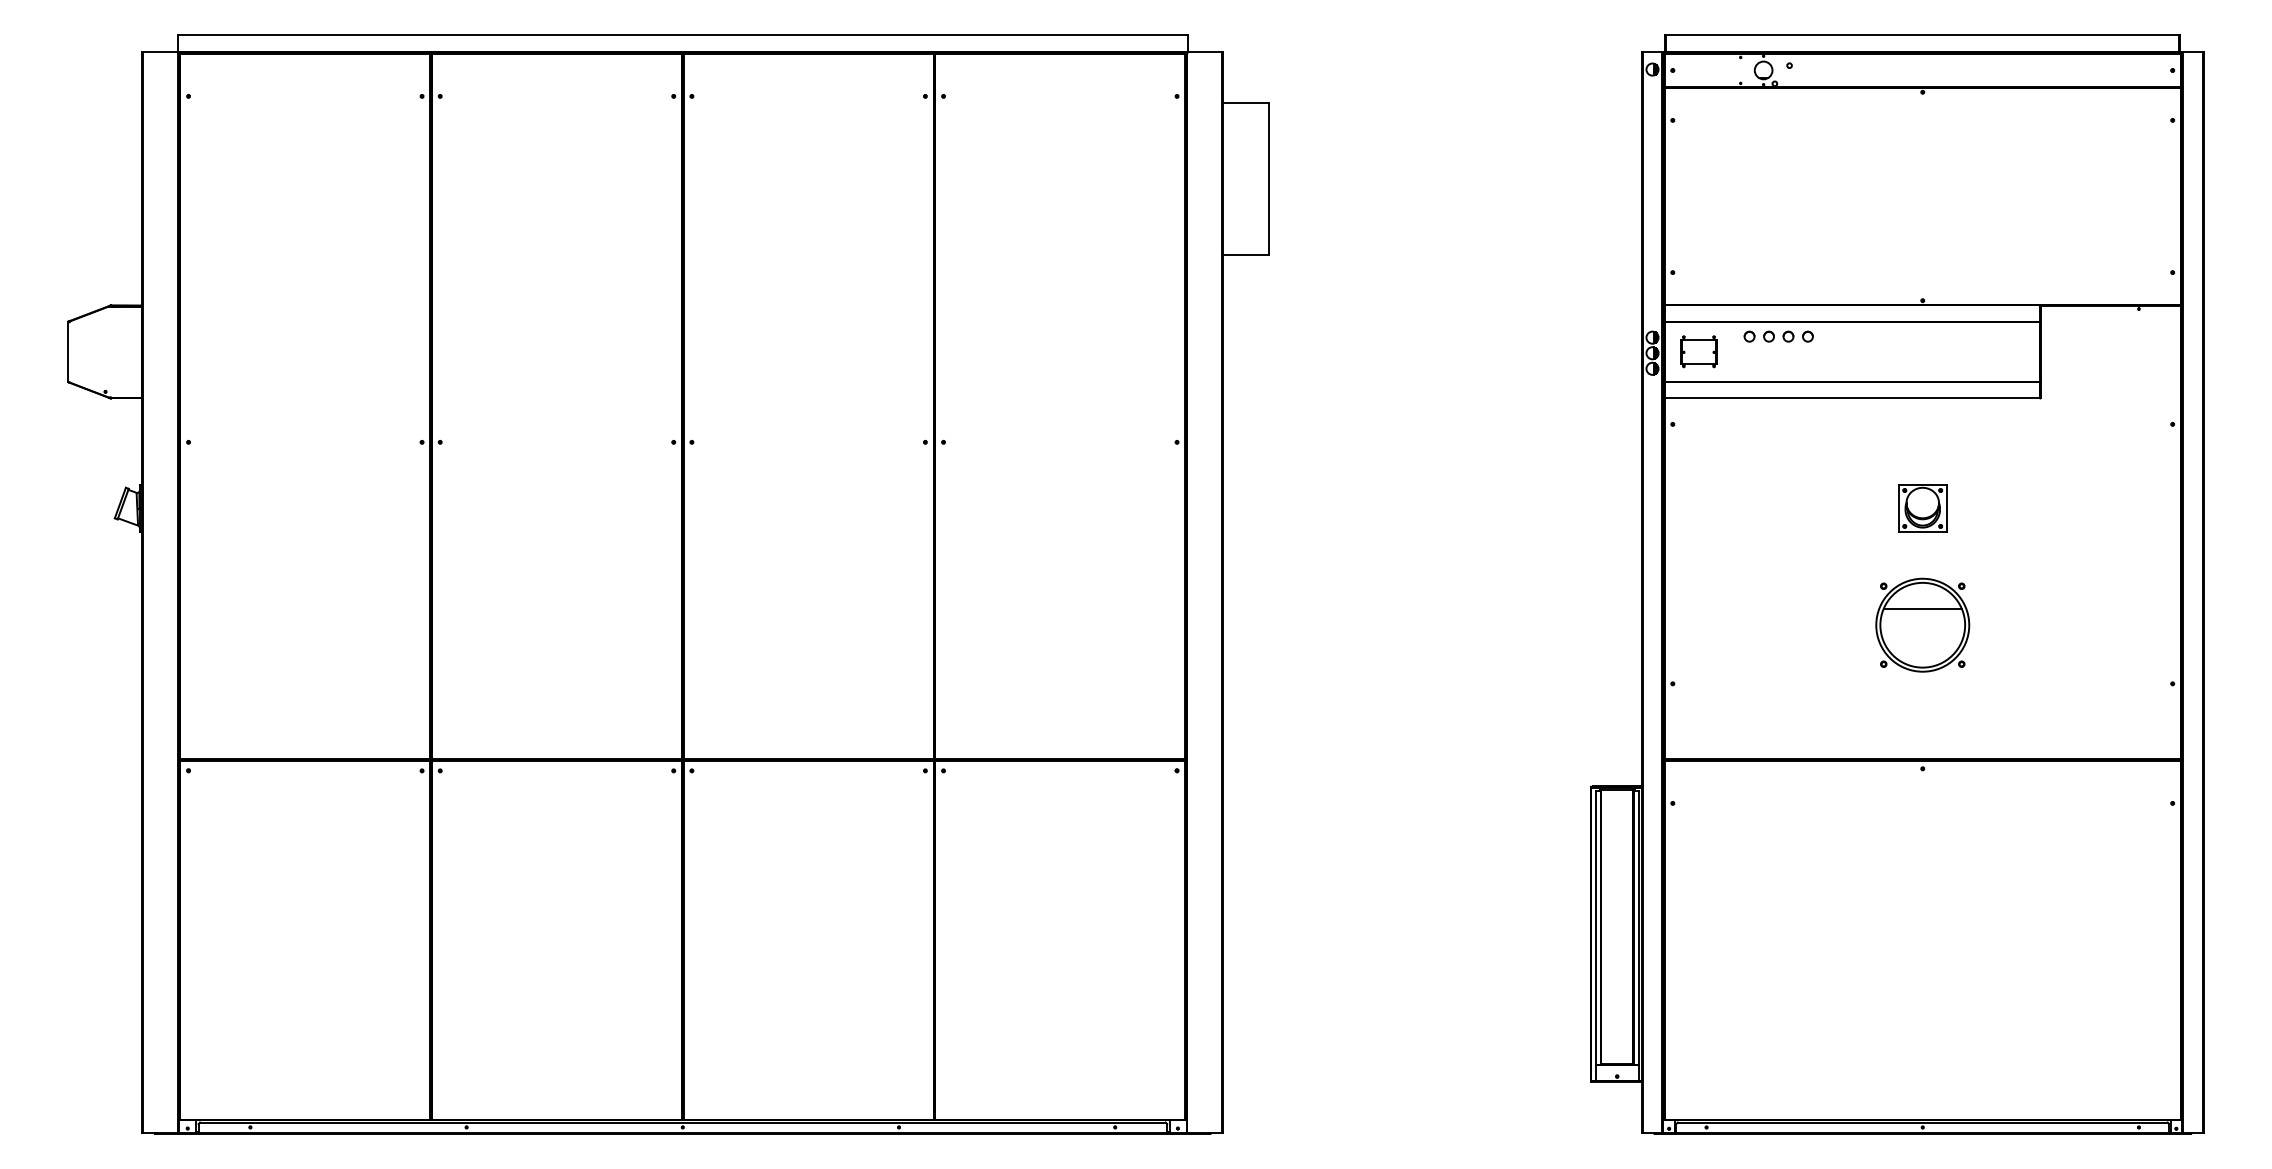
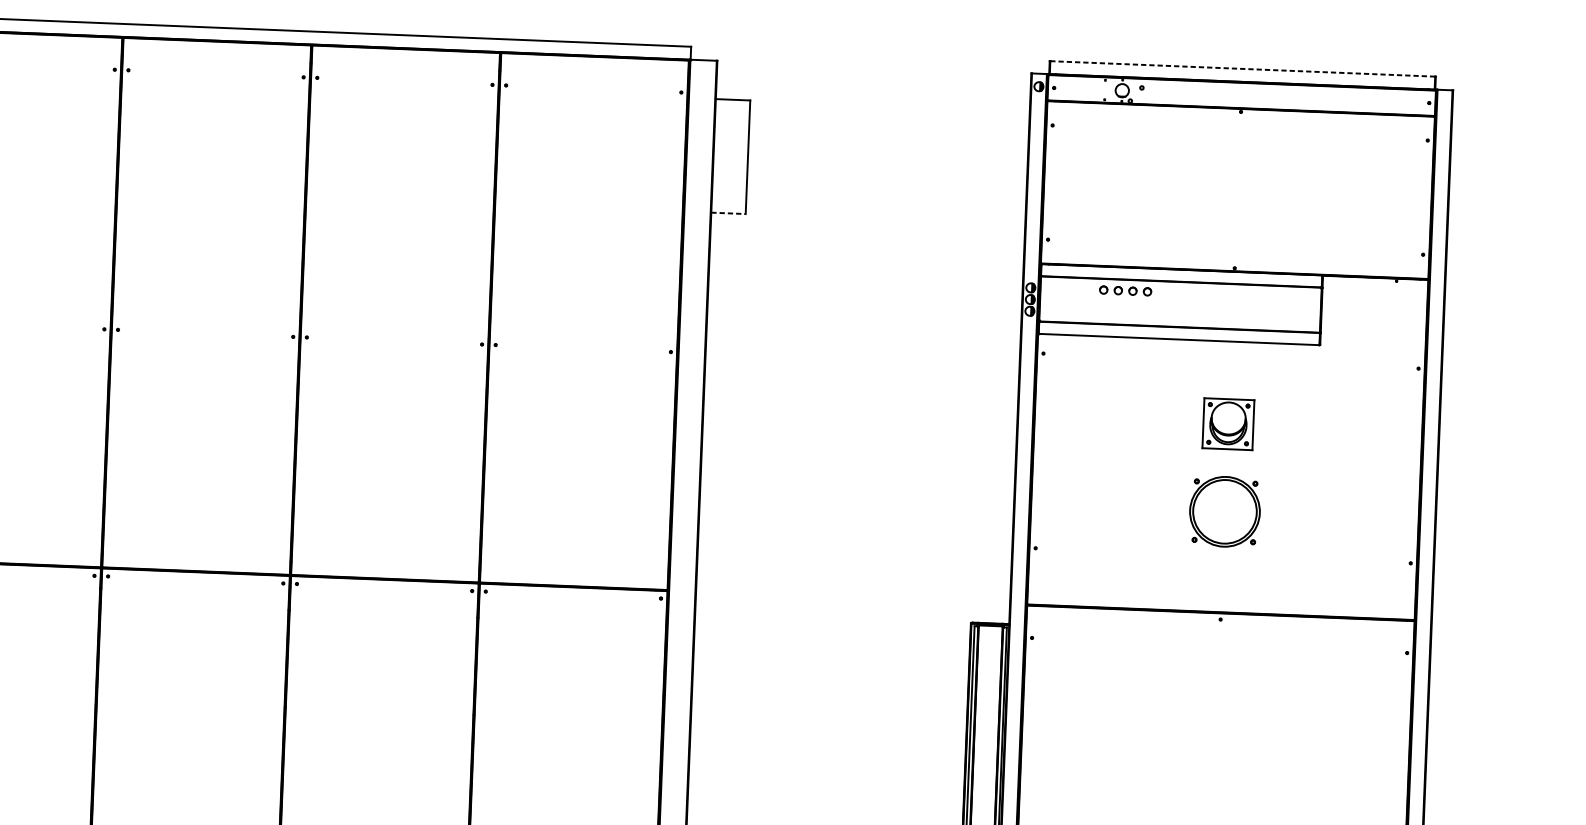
line: (1922, 35) -> (1242, 69), solid -> dashed
line: (1246, 254) -> (728, 213), solid -> dashed
part: (1698, 351) -> (1064, 299), removed
part: (1922, 508) -> (1228, 424), size x1.4
line: (1922, 608) -> (1225, 499), removed

